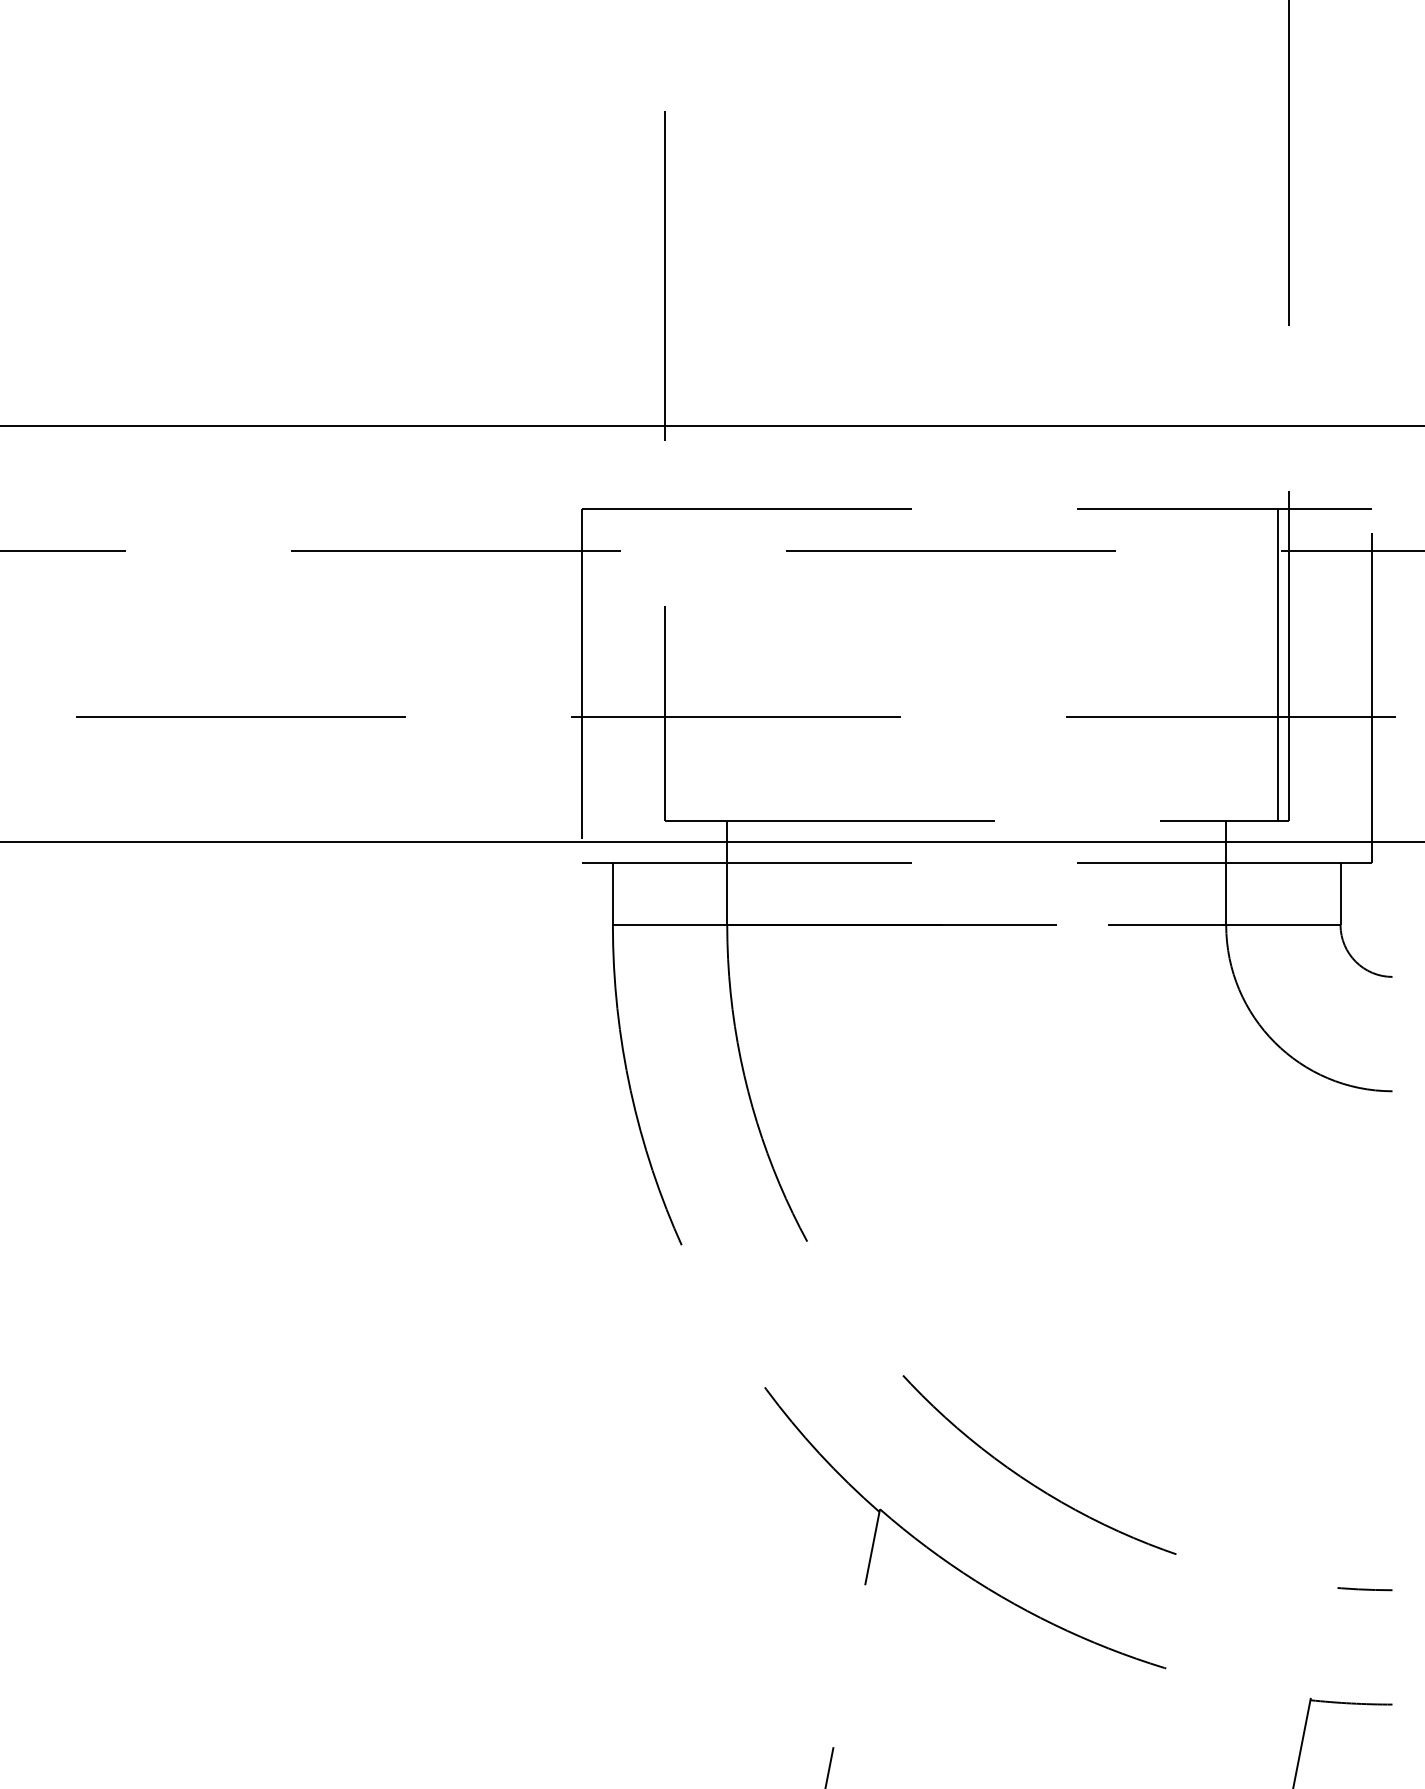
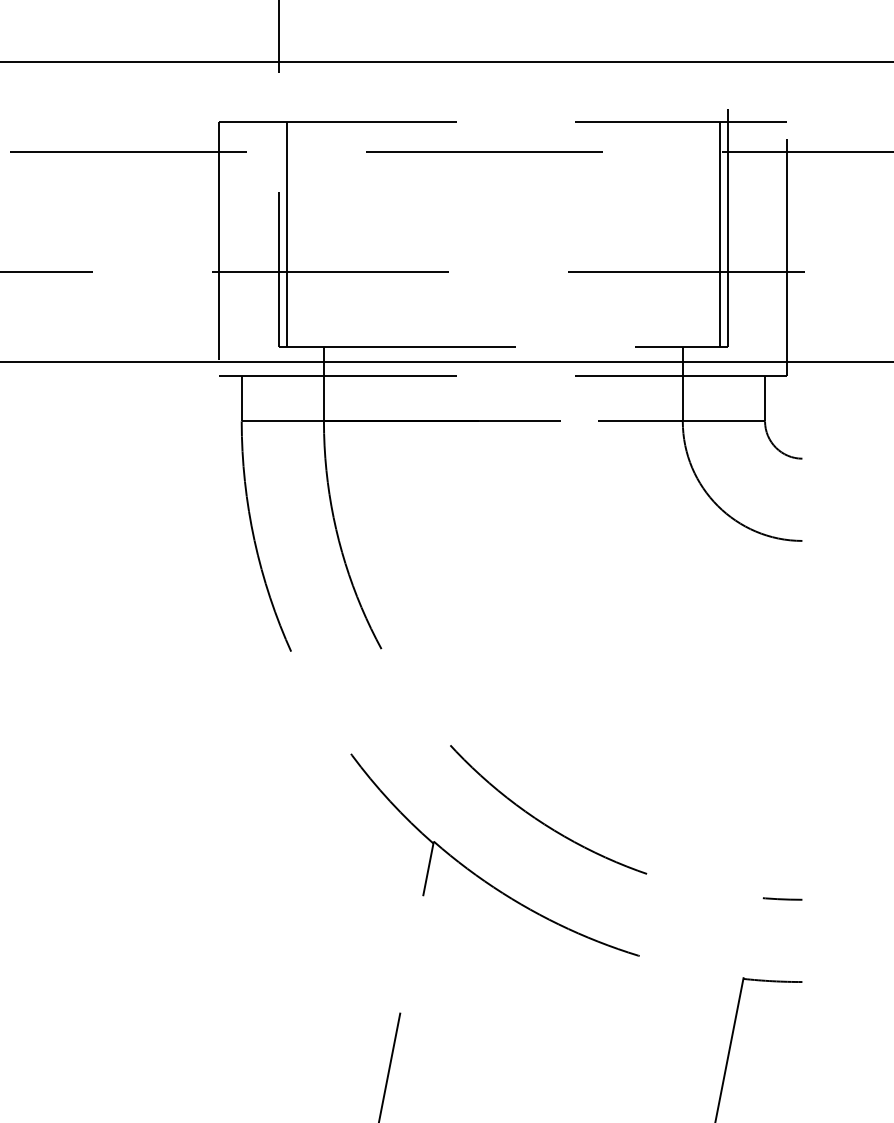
line: (675, 665) -> (286, 234), added

